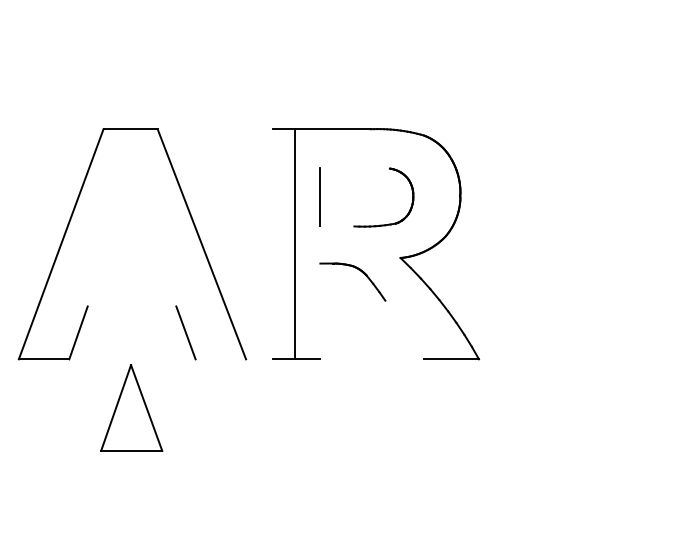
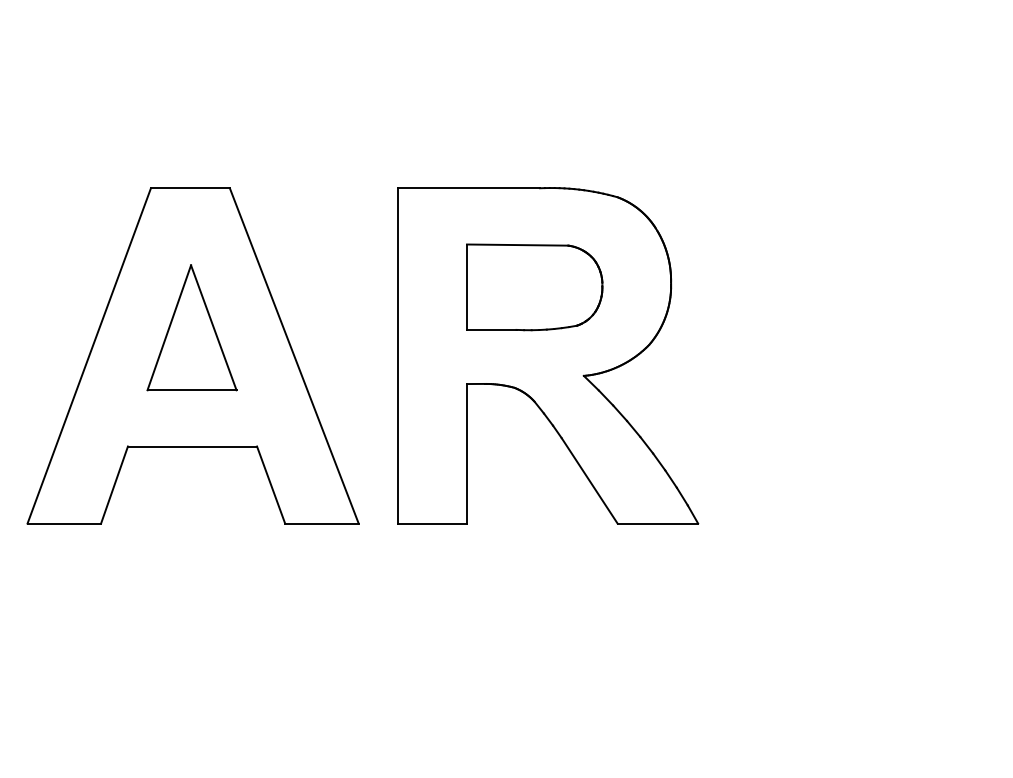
line: (354, 167) -> (516, 243), added
line: (337, 226) -> (491, 329), added
line: (295, 244) -> (398, 356), moved
line: (131, 306) -> (191, 446), added
line: (320, 311) -> (467, 453), added
line: (404, 329) -> (589, 480), added
line: (220, 359) -> (321, 523), added
part: (131, 407) -> (191, 327), moved

